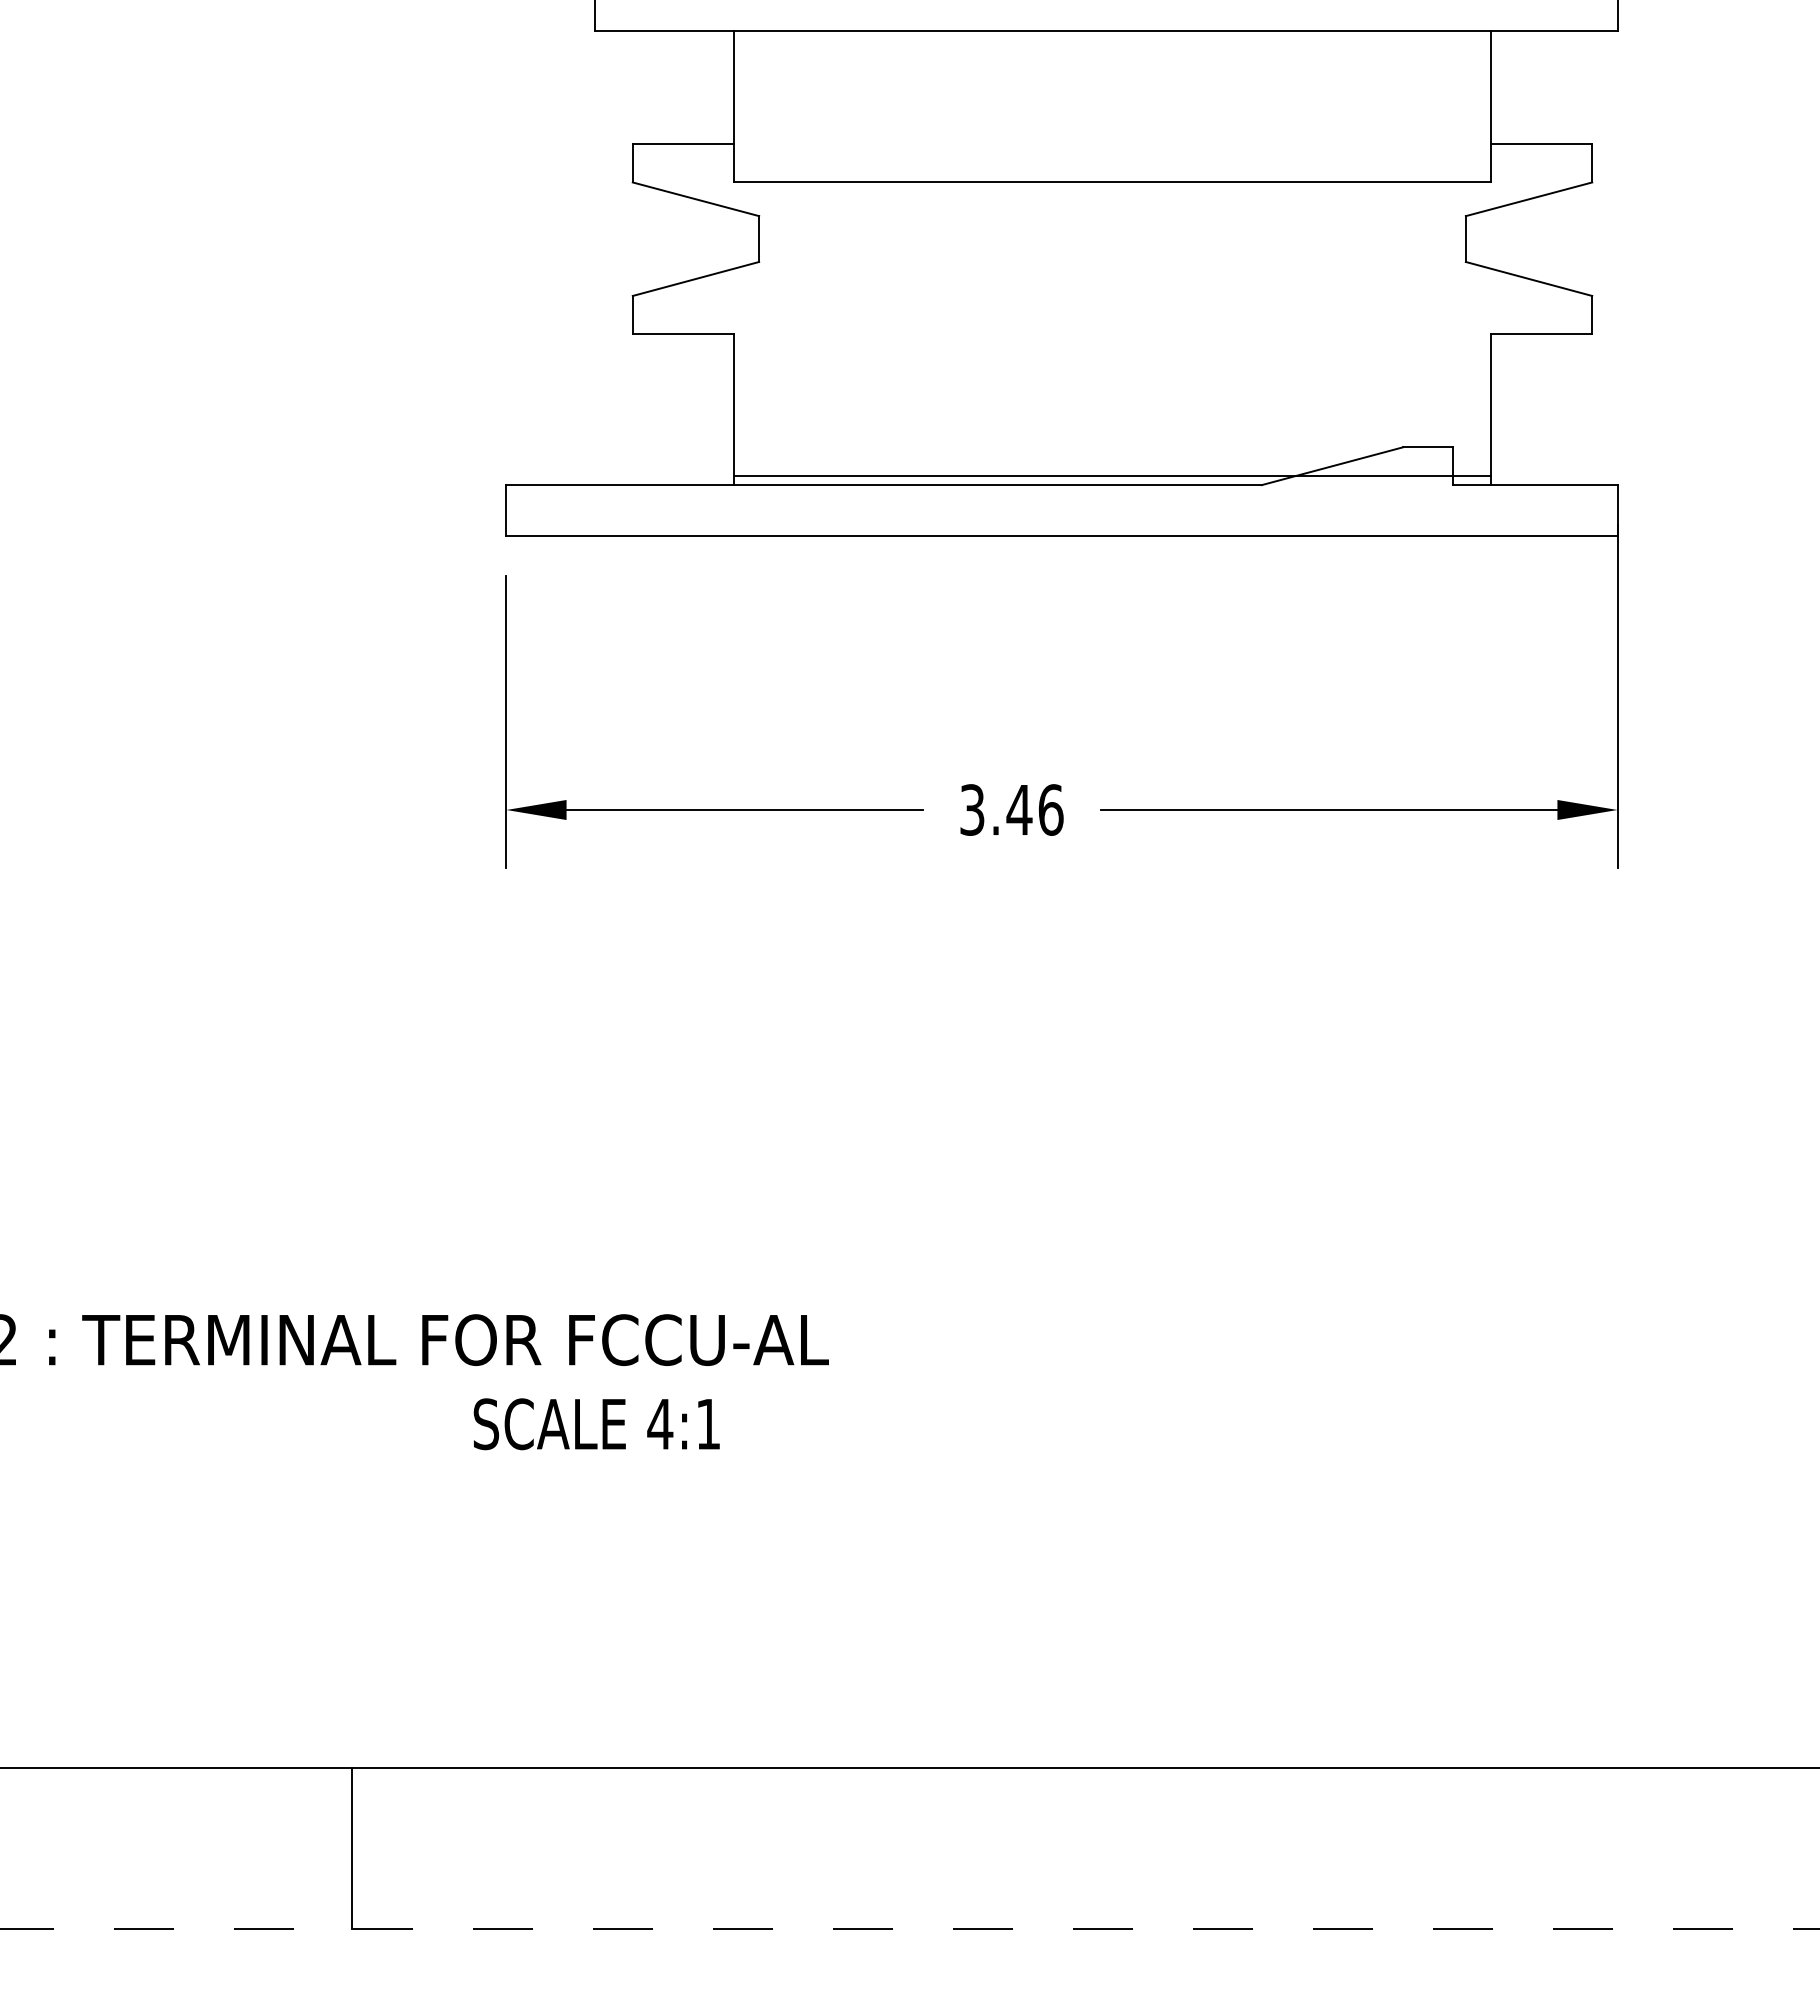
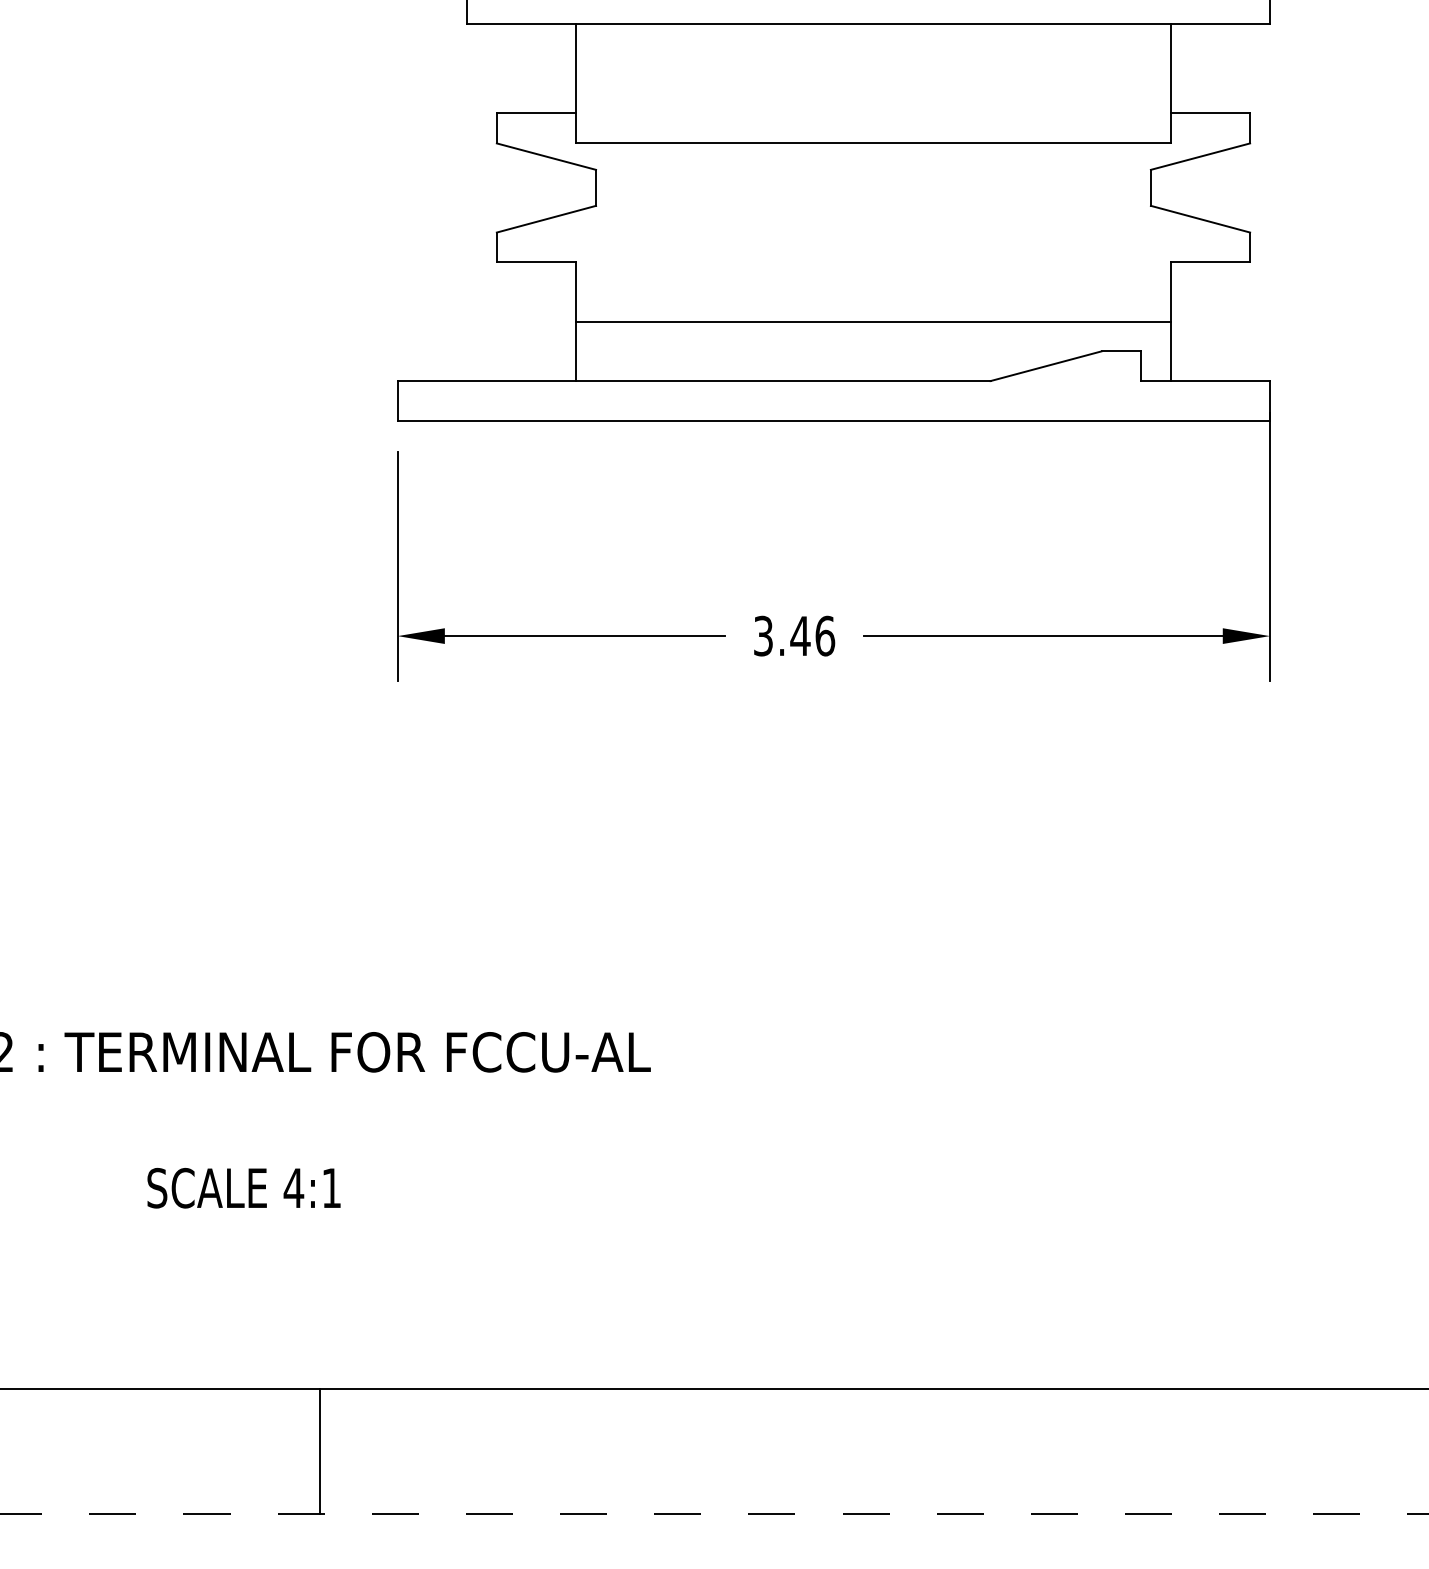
line: (1112, 476) -> (873, 321), moved
text: (596, 1424) -> (243, 1188), moved
line: (352, 1848) -> (320, 1451), moved

